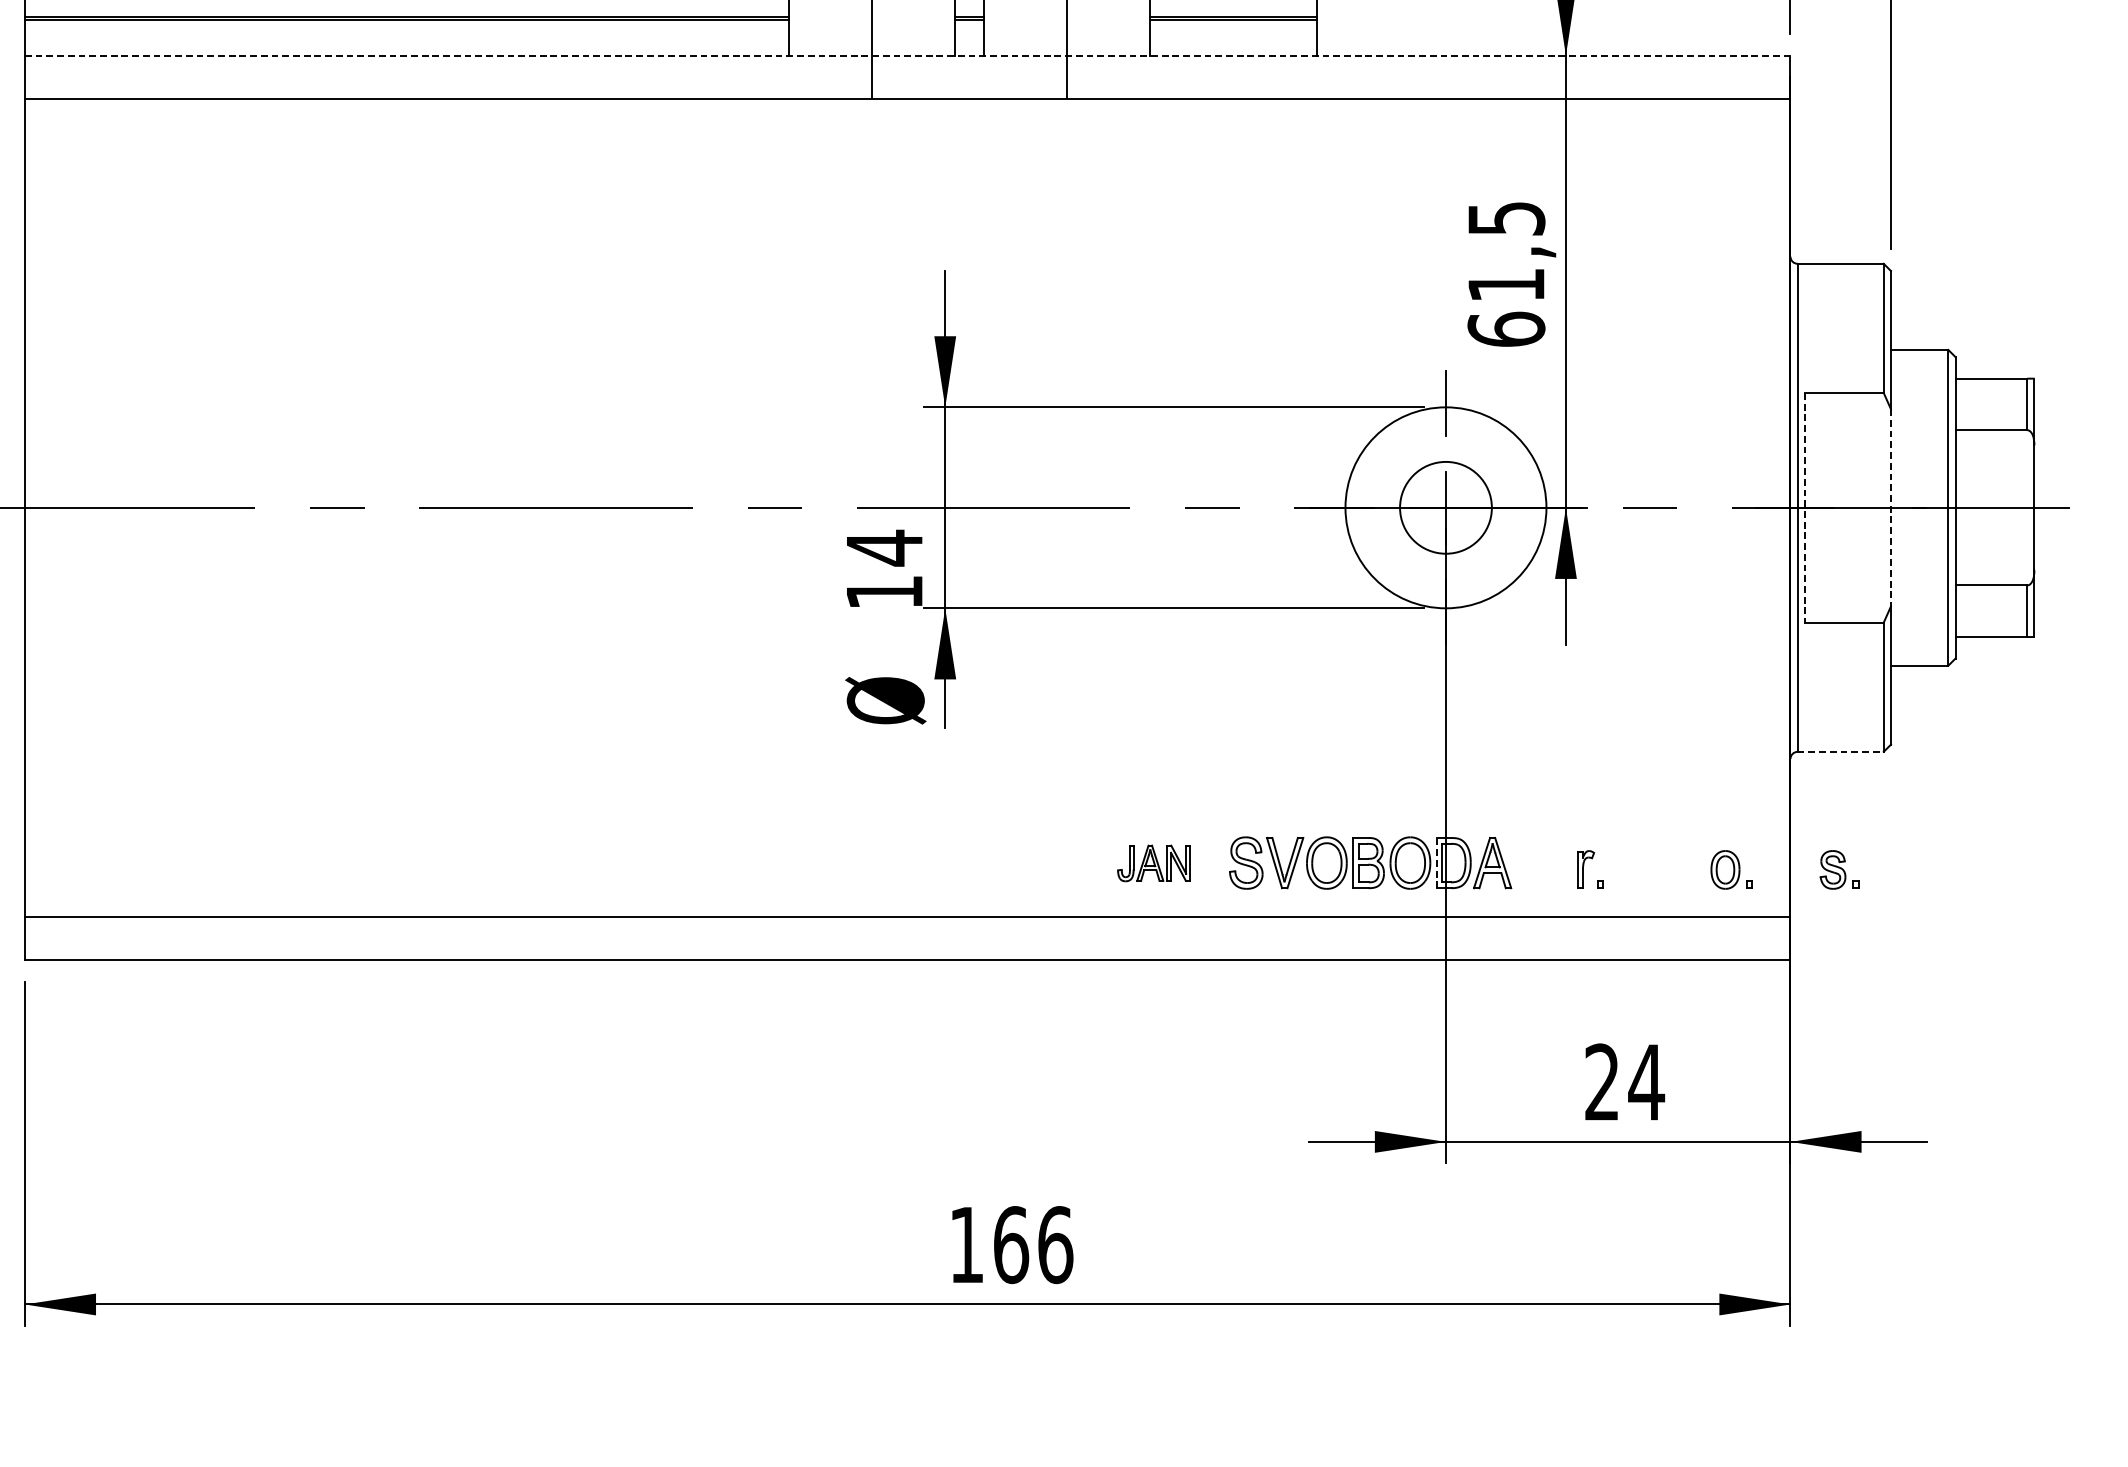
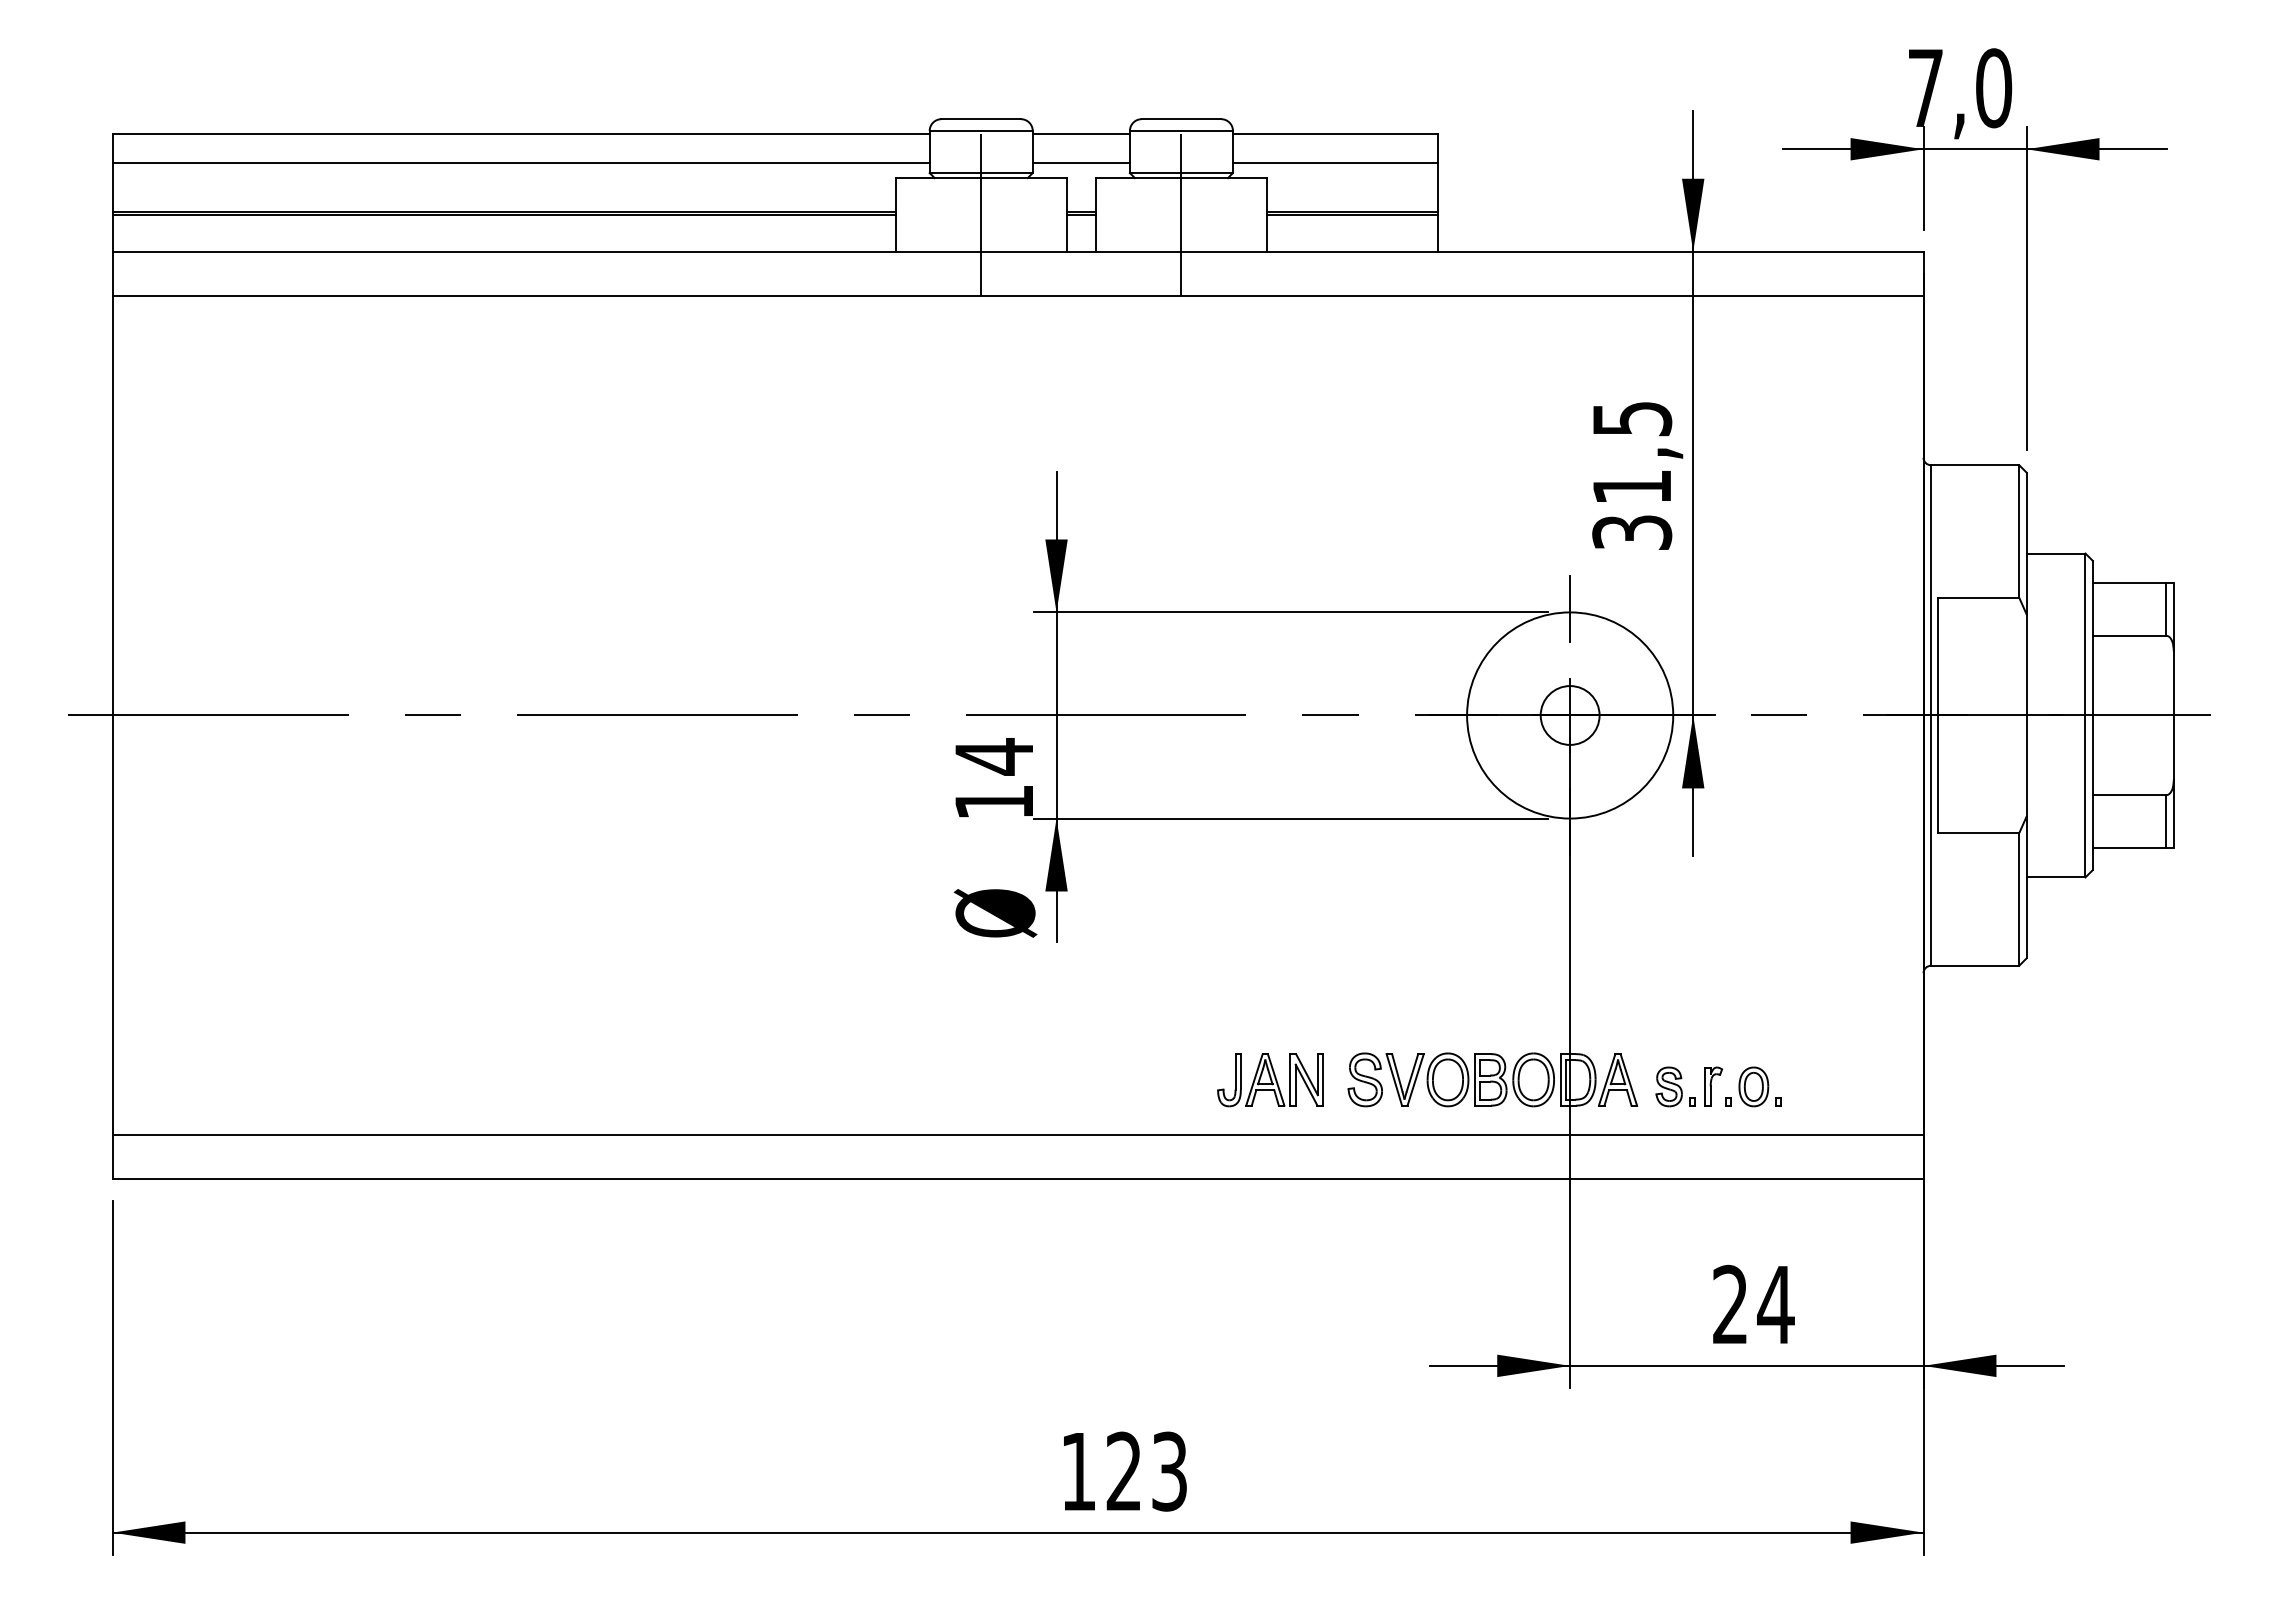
line: (908, 55) -> (1018, 251), dashed -> solid
text: (1506, 329) -> (1632, 532), 61,5 -> 31,5
circle: (1445, 507) -> (1569, 715), size x0.62
line: (1805, 507) -> (1938, 715), dashed -> solid
line: (1890, 507) -> (2026, 715), dashed -> solid
line: (1841, 751) -> (1975, 965), dashed -> solid
line: (1436, 862) -> (1560, 1079), dashed -> solid
part: (1153, 863) -> (1270, 1080), size x1.43
part: (1730, 869) -> (1759, 1086), moved
part: (1839, 869) -> (1675, 1086), moved
text: (1033, 1244) -> (1147, 1471), 166 -> 123

